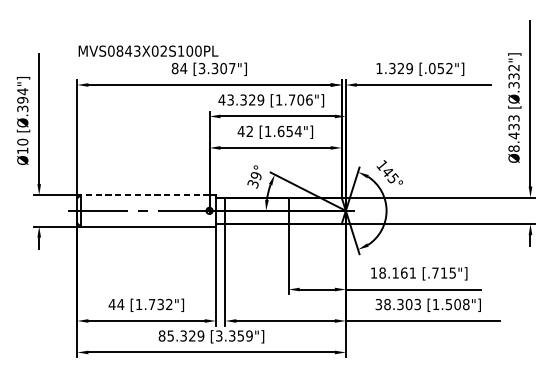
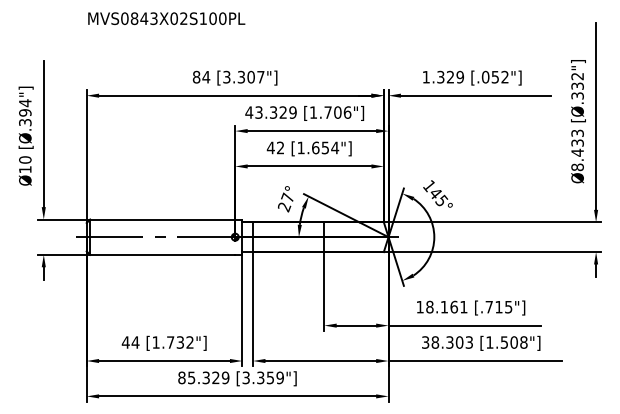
text: (148, 51) -> (166, 18), moved
text: (254, 179) -> (285, 202), 39° -> 27°
line: (144, 195) -> (162, 219), dashed -> solid

